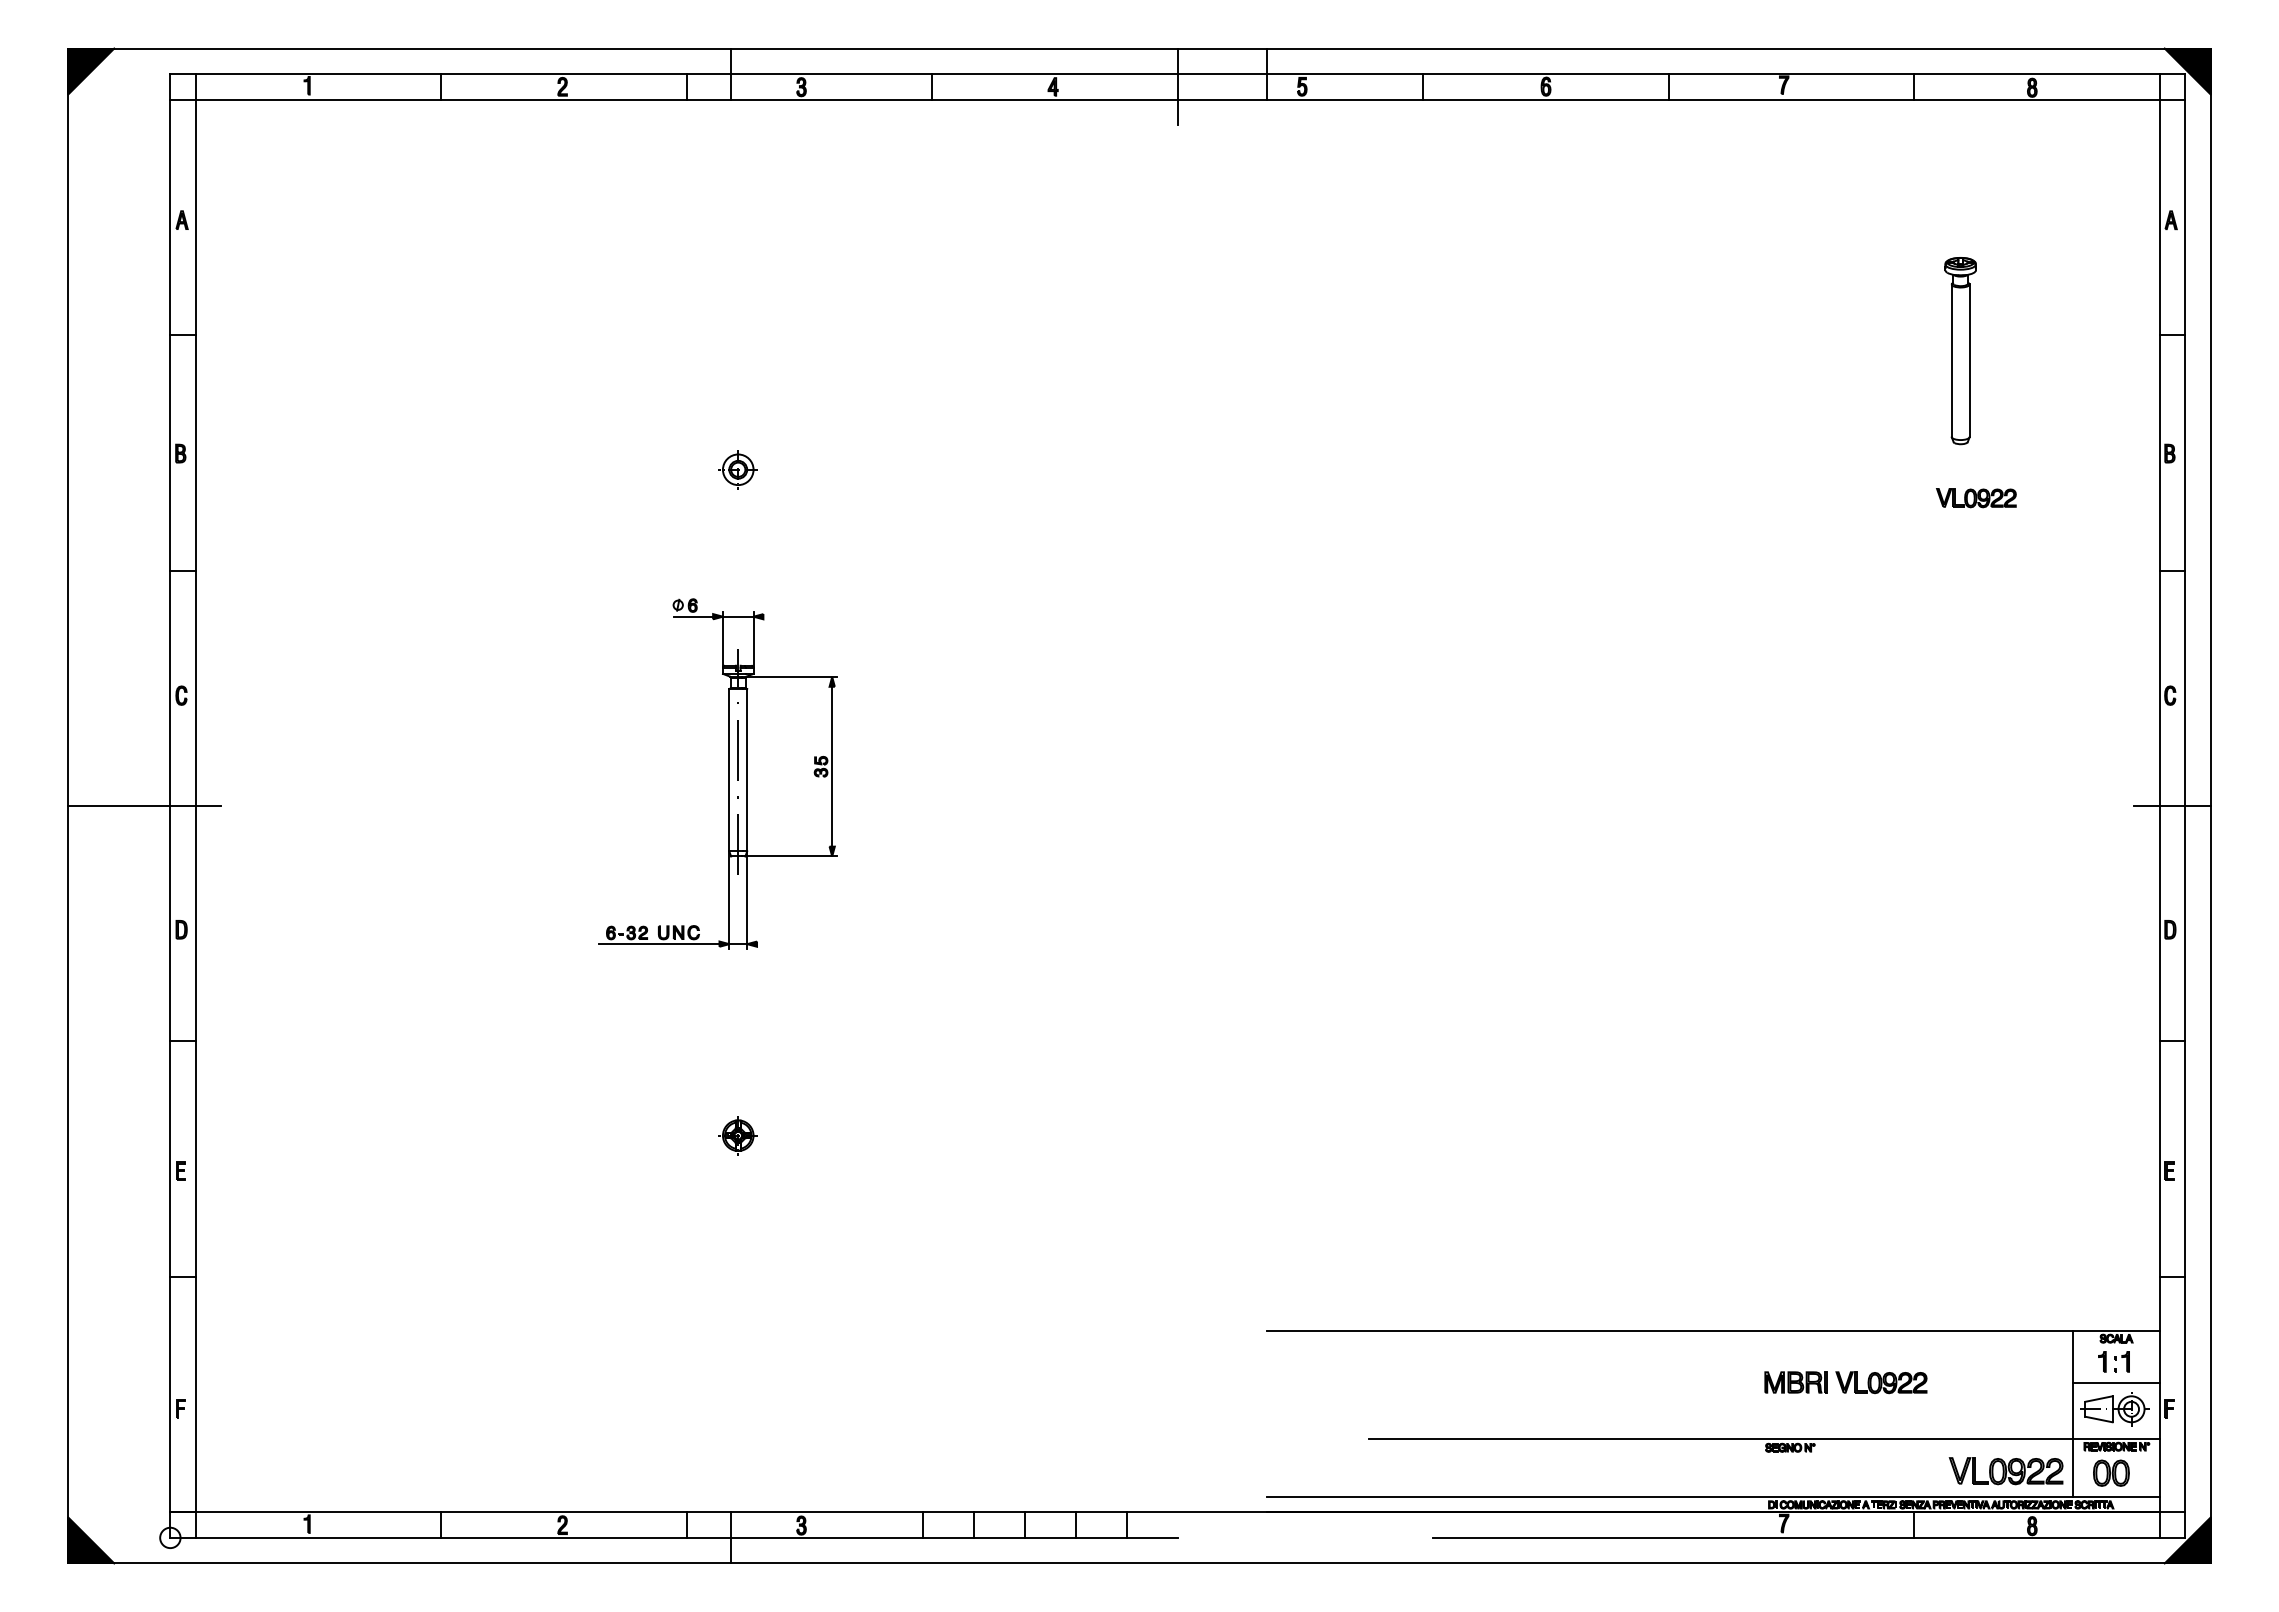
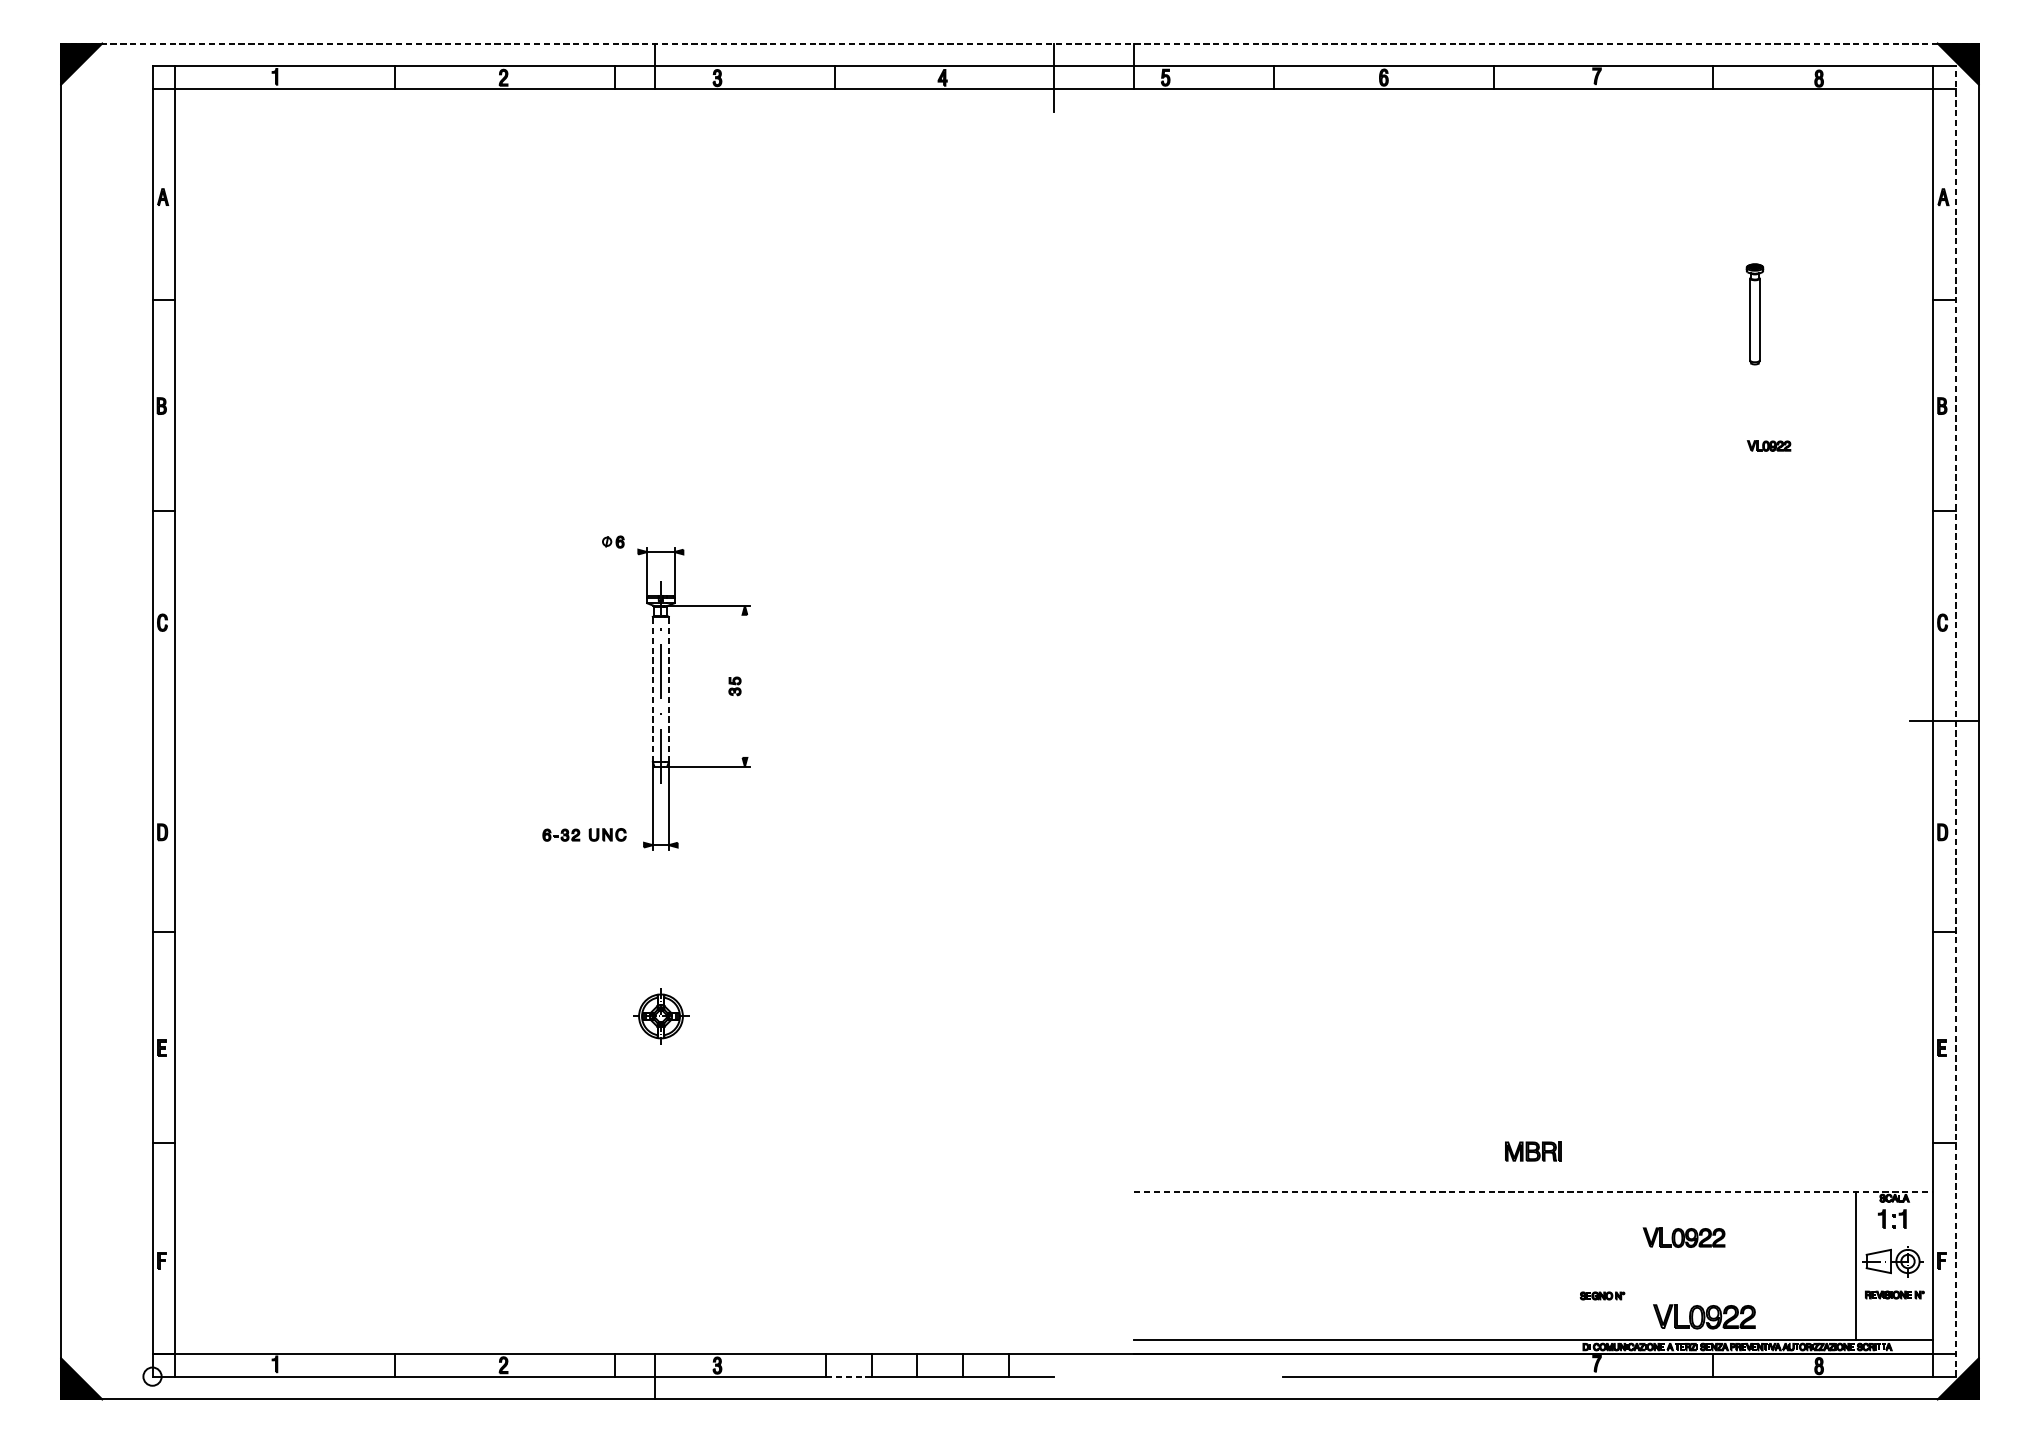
line: (1139, 48) -> (1020, 43), solid -> dashed
part: (1960, 351) -> (1754, 314), size x0.6
part: (737, 469) -> (660, 420), removed
part: (1976, 498) -> (1769, 446), size x0.6
line: (693, 616) -> (620, 551), removed
line: (832, 766) -> (745, 686), removed
line: (729, 769) -> (653, 688), solid -> dashed
line: (747, 769) -> (669, 688), solid -> dashed
line: (144, 806) -> (129, 721), removed
line: (2185, 806) -> (1956, 721), solid -> dashed
line: (659, 944) -> (590, 845), removed
part: (737, 1135) -> (660, 1016), size x1.6
line: (1713, 1331) -> (1533, 1191), solid -> dashed
part: (1795, 1382) -> (1532, 1151), moved
line: (2115, 1382) -> (1893, 1237), removed
line: (1764, 1439) -> (1579, 1288), removed
part: (2005, 1471) -> (1703, 1317), moved
part: (2111, 1472) -> (1890, 1318), removed
line: (948, 1537) -> (849, 1376), solid -> dashed

